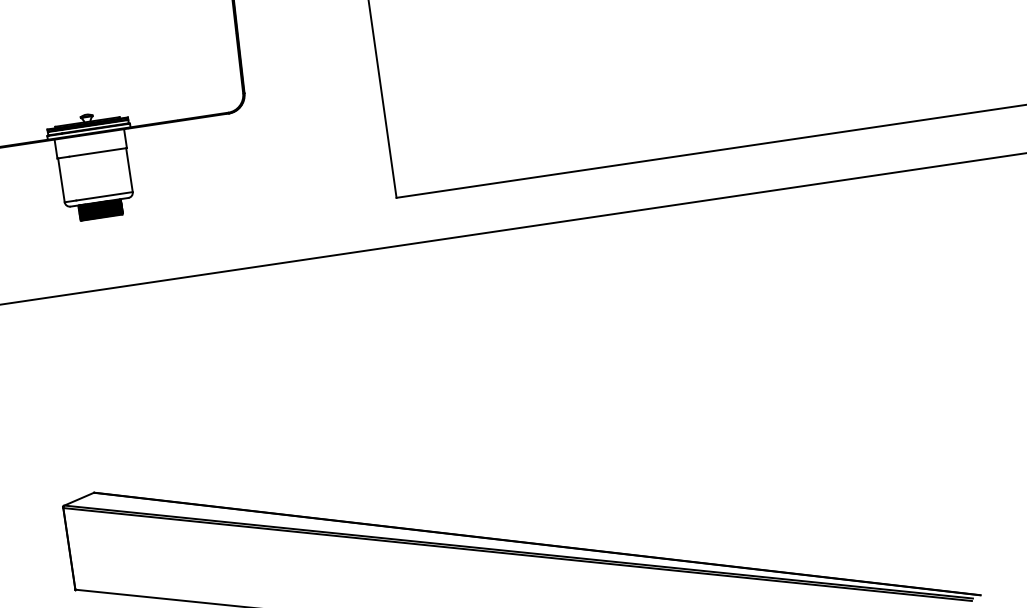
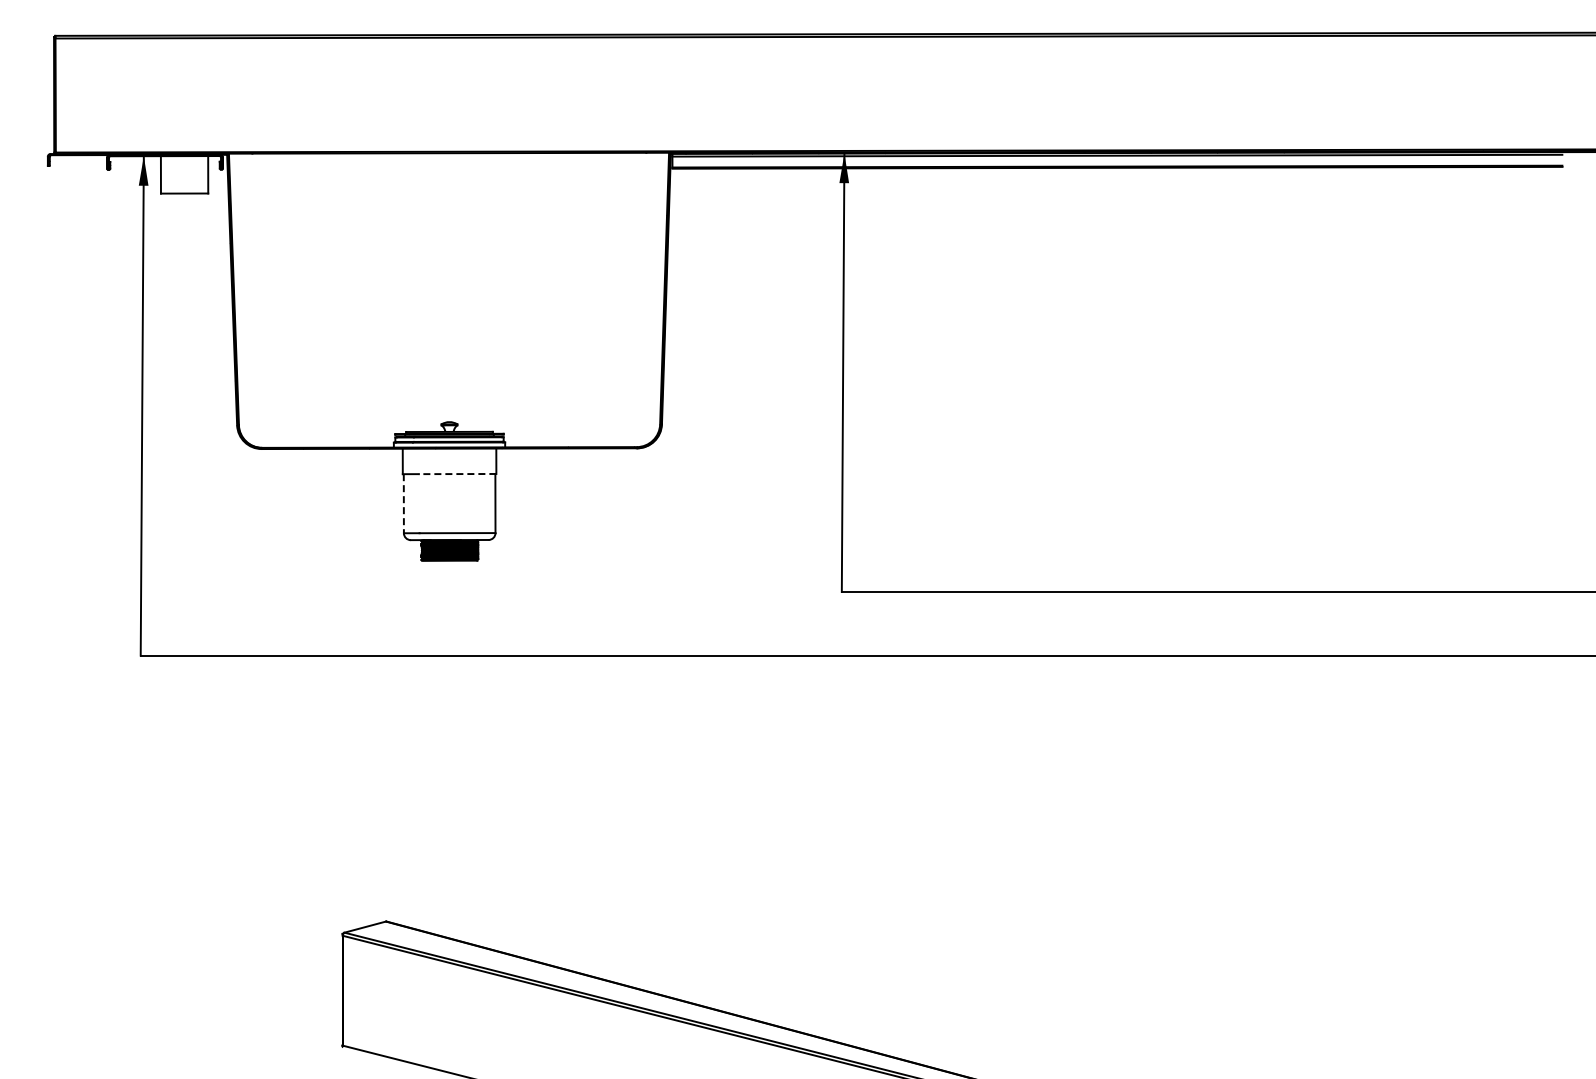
line: (98, 152) -> (457, 474), solid -> dashed
line: (61, 180) -> (403, 503), solid -> dashed

